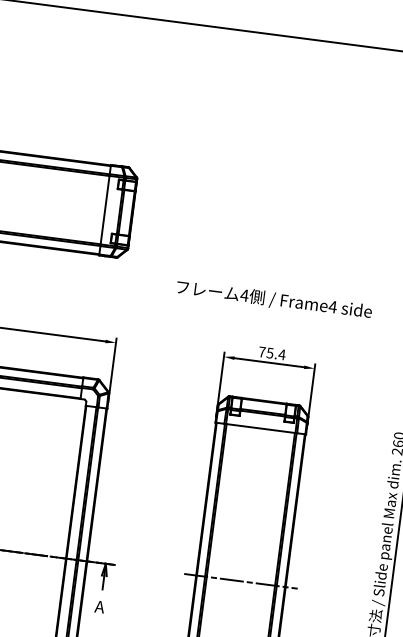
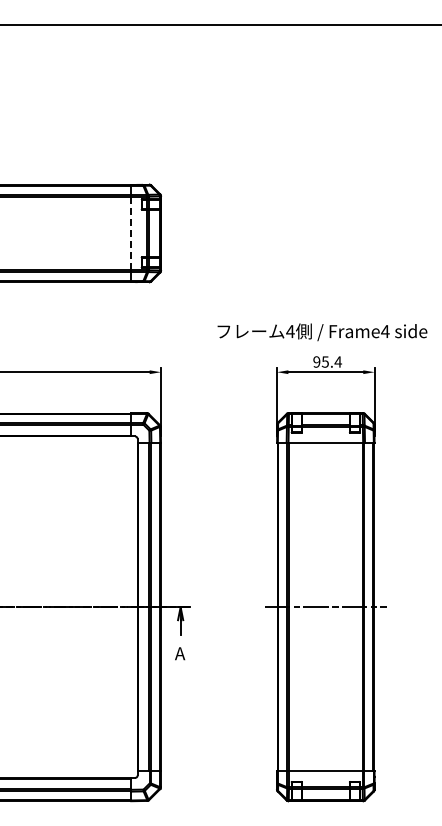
line: (105, 210) -> (131, 233), solid -> dashed
text: (274, 300) -> (322, 332), moved
text: (261, 351) -> (316, 361), 75.4 -> 95.4

